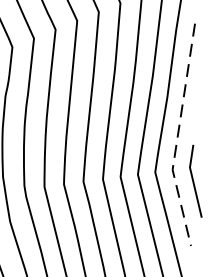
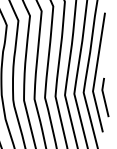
line: (177, 136) -> (95, 73), dashed -> solid

